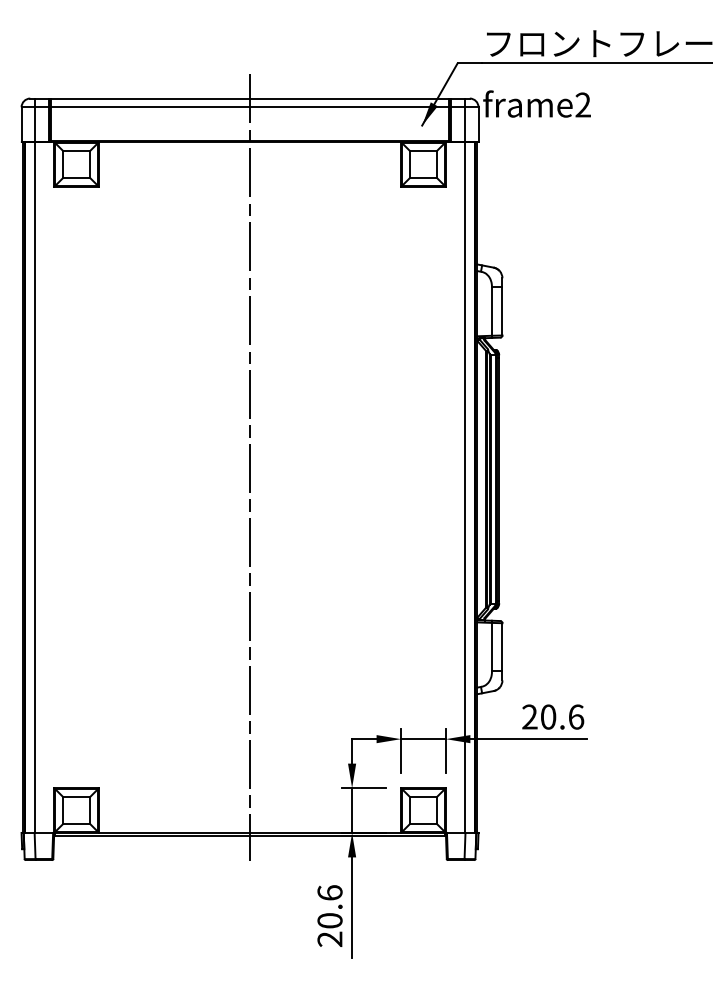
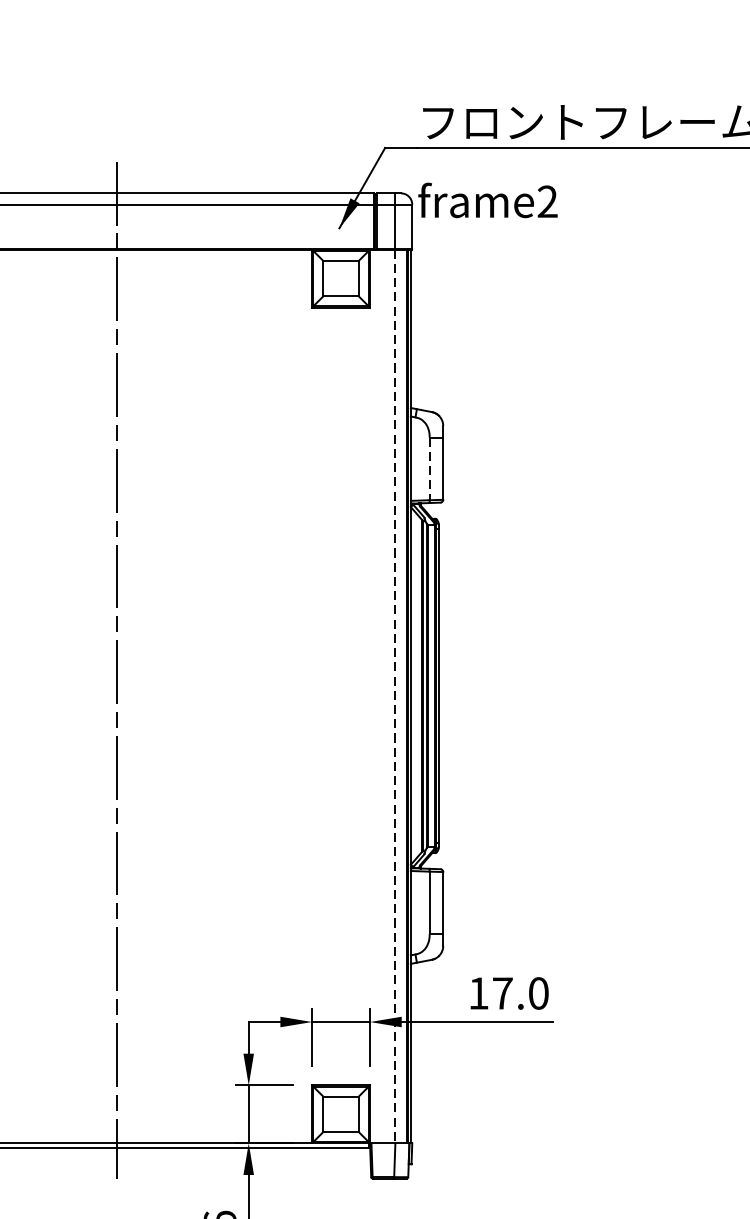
line: (491, 312) -> (429, 470), solid -> dashed
line: (464, 488) -> (394, 697), solid -> dashed
text: (553, 716) -> (509, 992), 20.6 -> 17.0

